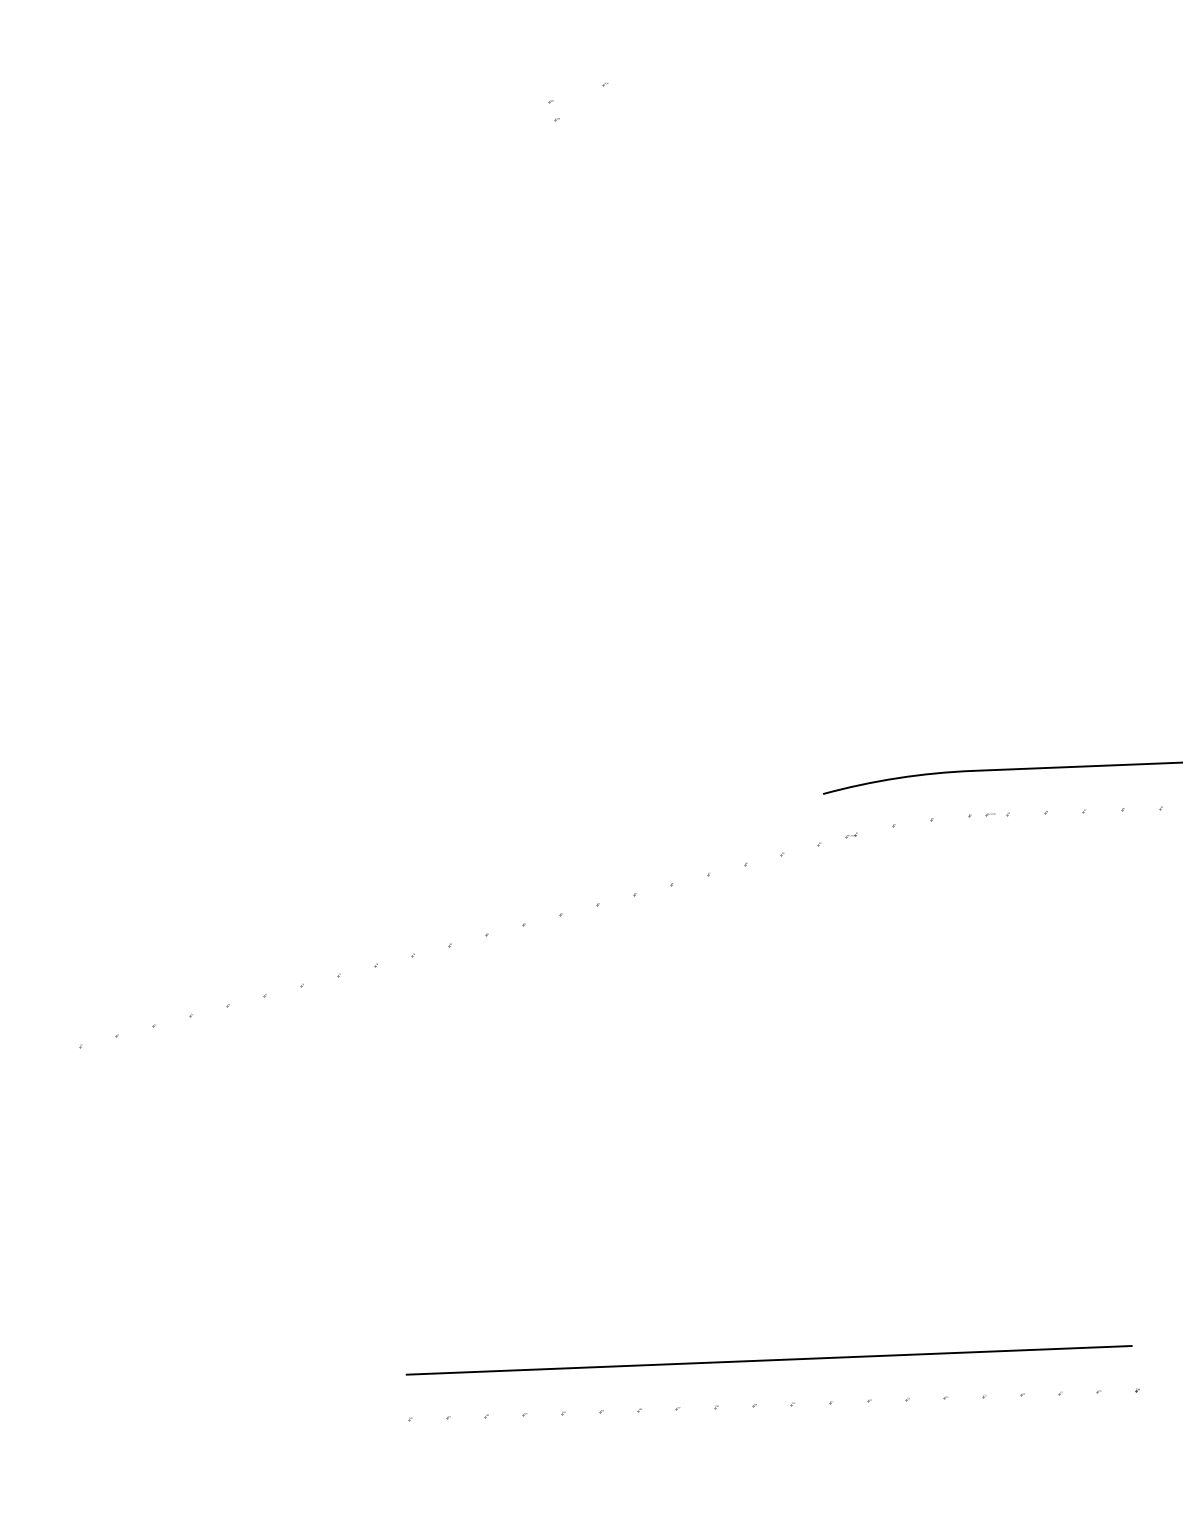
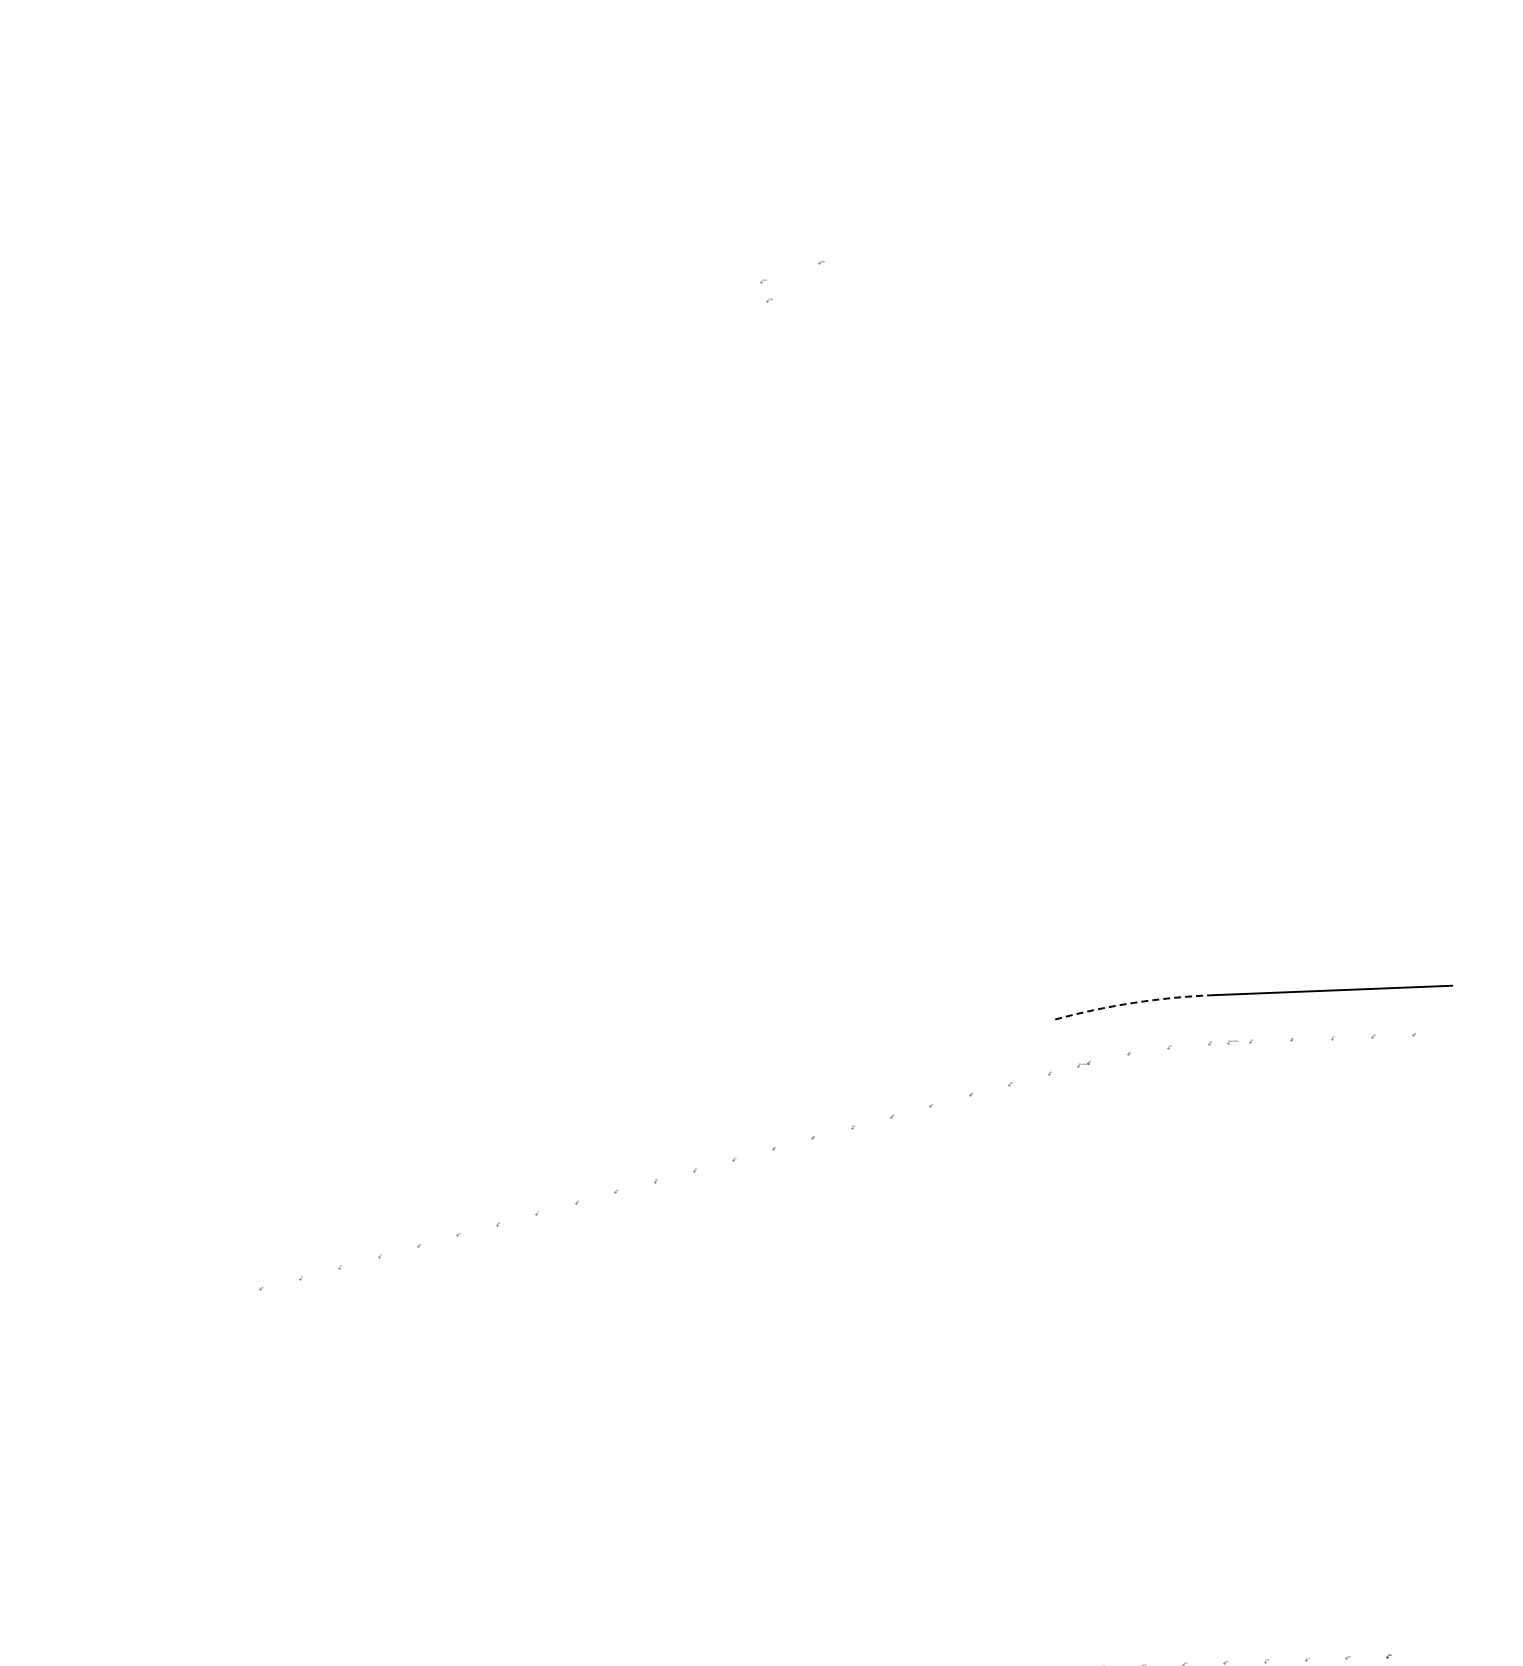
arc: (897, 777) -> (1133, 1002), solid -> dashed
line: (768, 1359) -> (995, 1623), removed

